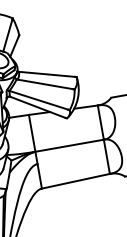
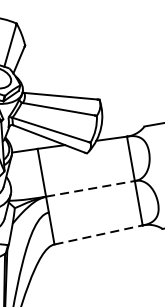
line: (69, 145) -> (90, 188), solid -> dashed
line: (75, 181) -> (98, 235), solid -> dashed

